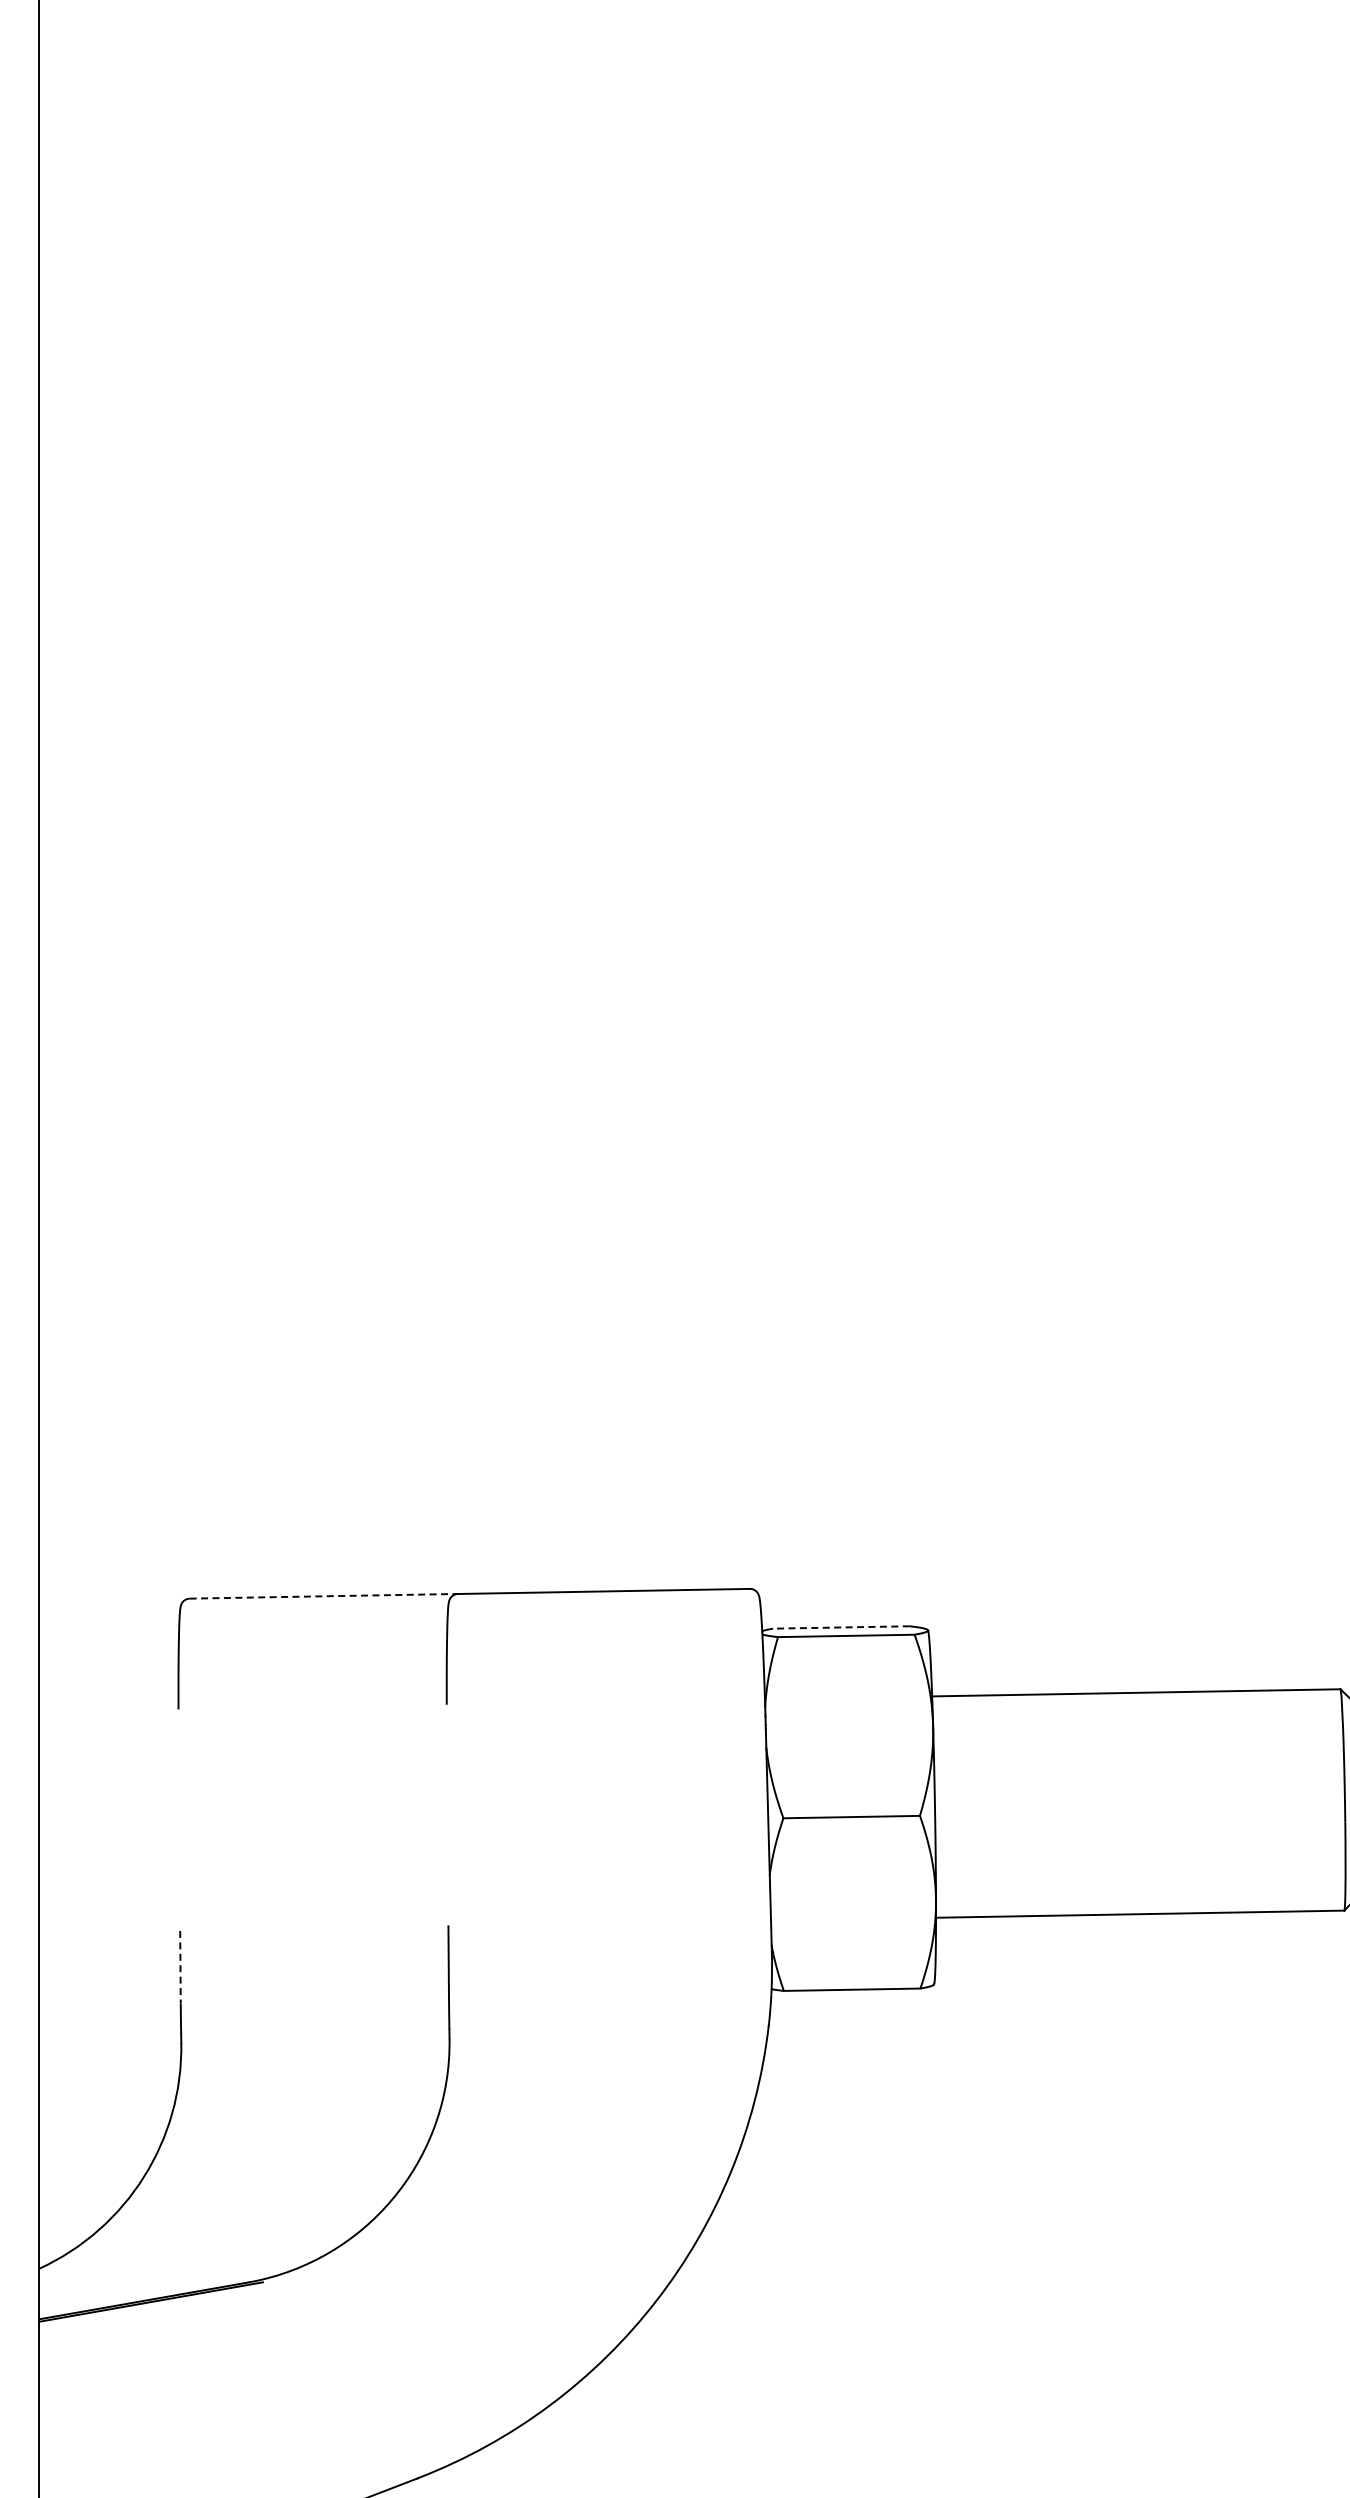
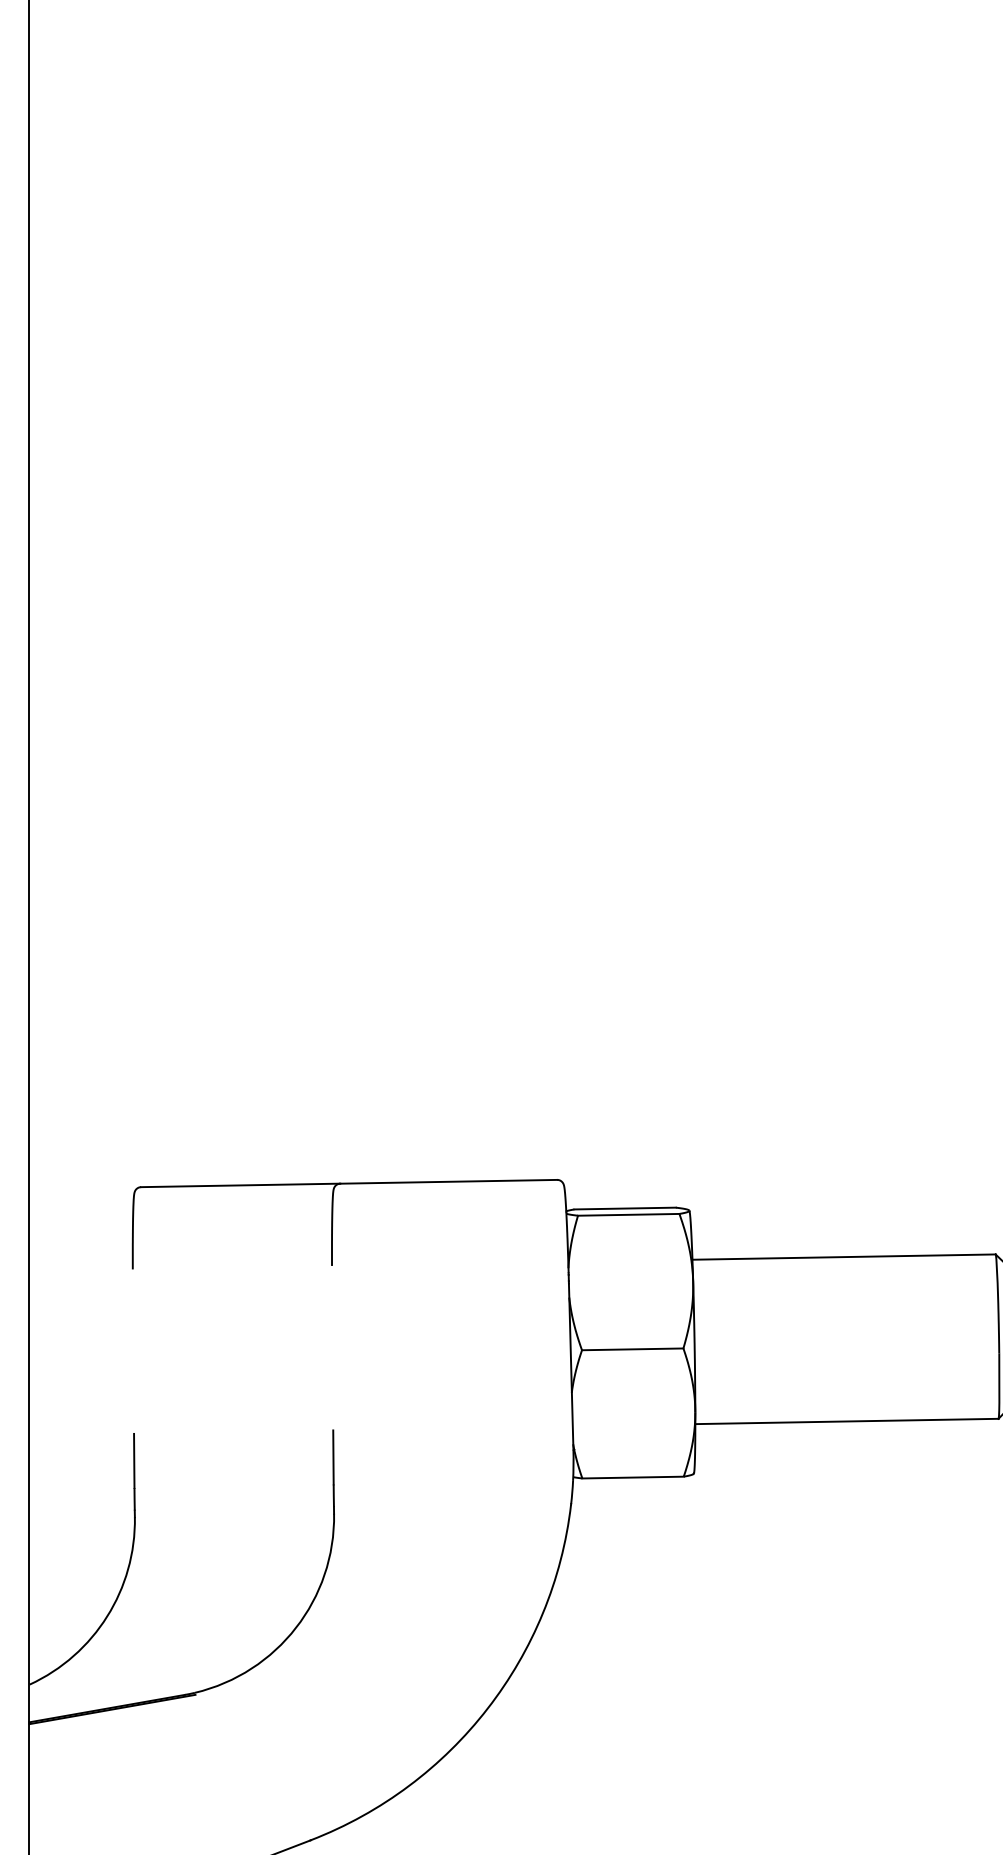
line: (324, 1596) -> (241, 1185), dashed -> solid
line: (840, 1627) -> (624, 1208), dashed -> solid
line: (180, 1967) -> (134, 1461), dashed -> solid

